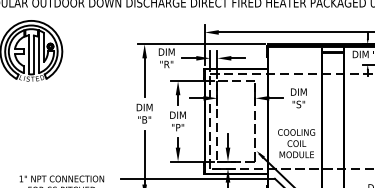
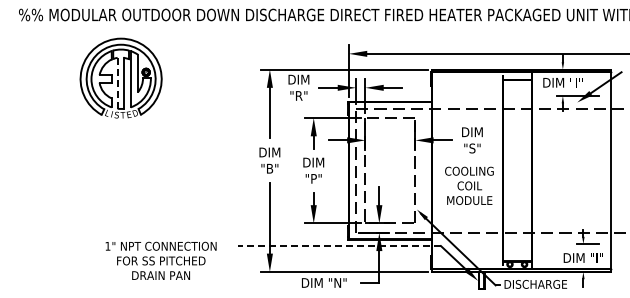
line: (28, 54) -> (117, 82), solid -> dashed
text: (296, 143) -> (469, 185), moved
line: (197, 179) -> (339, 246), solid -> dashed

